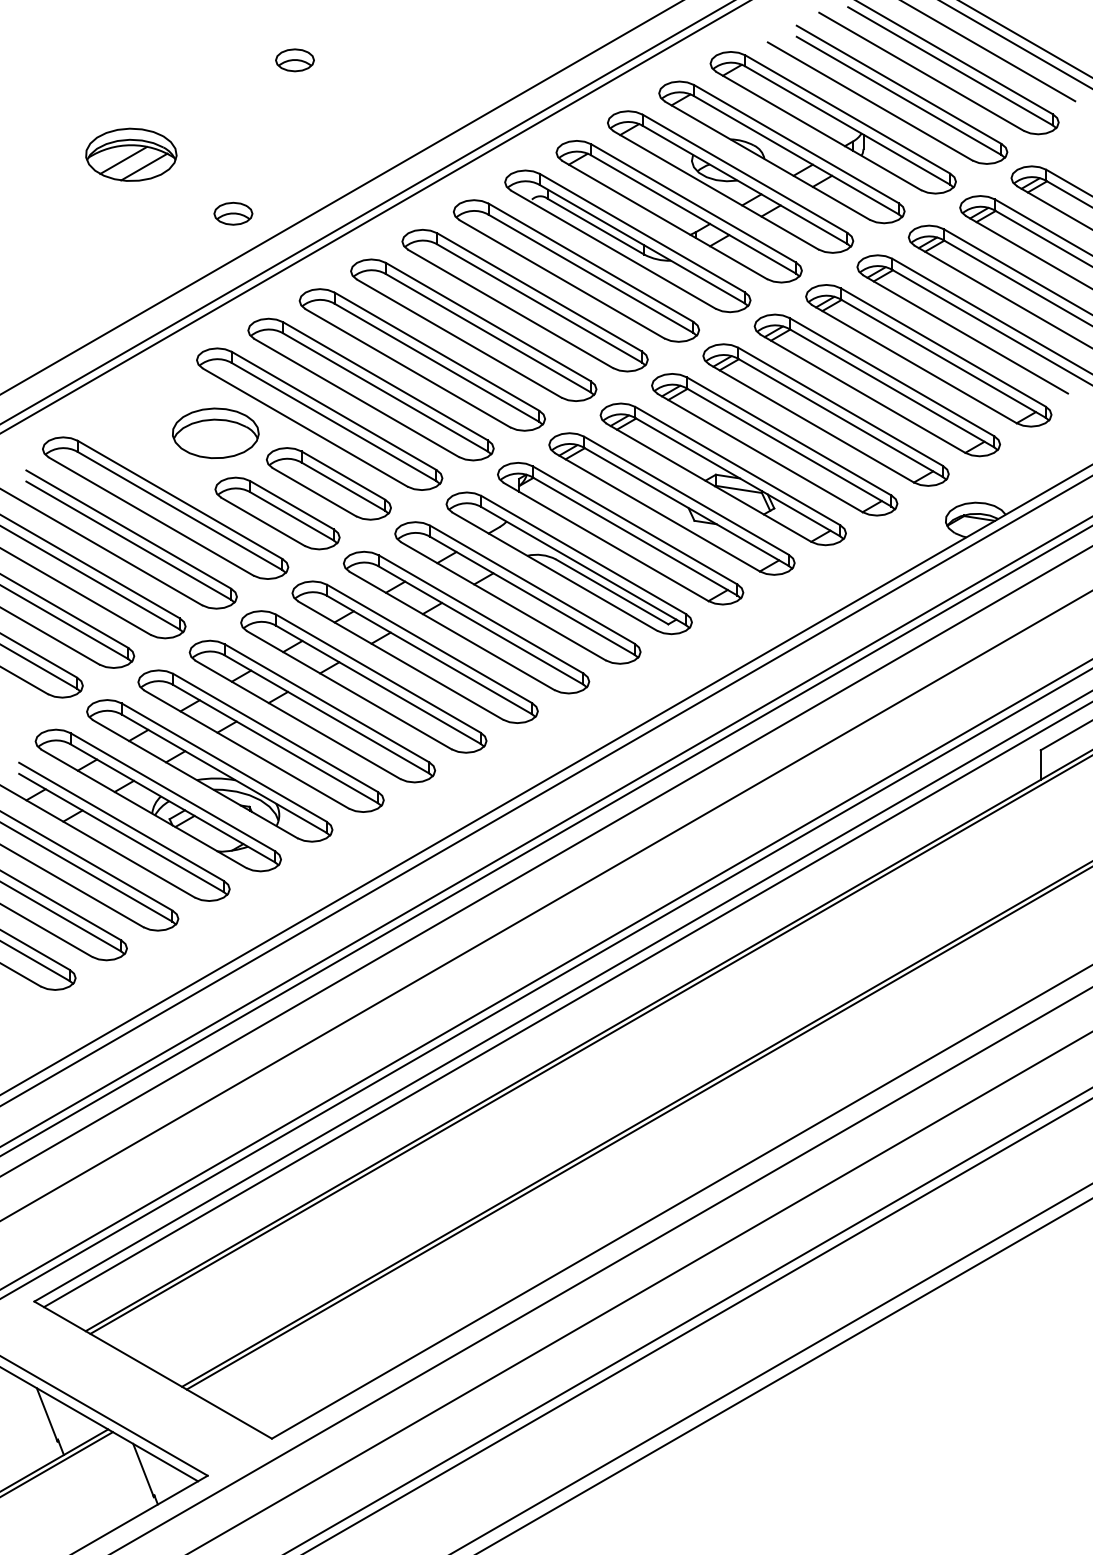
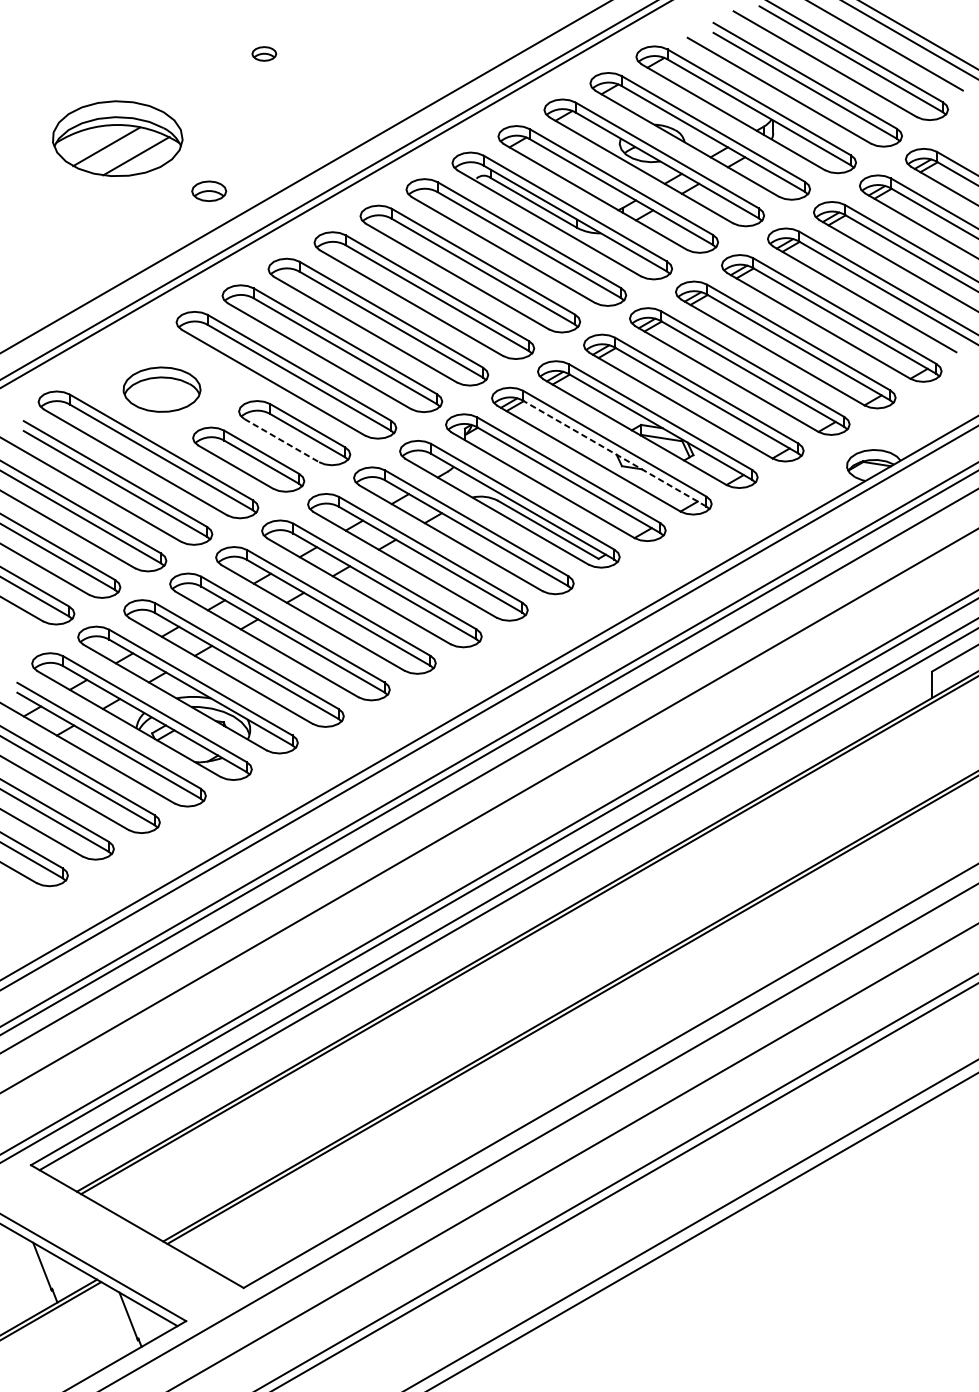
part: (294, 60) -> (263, 54), size x0.7
part: (131, 154) -> (117, 138), size x1.6
part: (215, 432) -> (161, 388), moved
line: (314, 492) -> (281, 440), solid -> dashed
line: (685, 506) -> (613, 453), solid -> dashed

